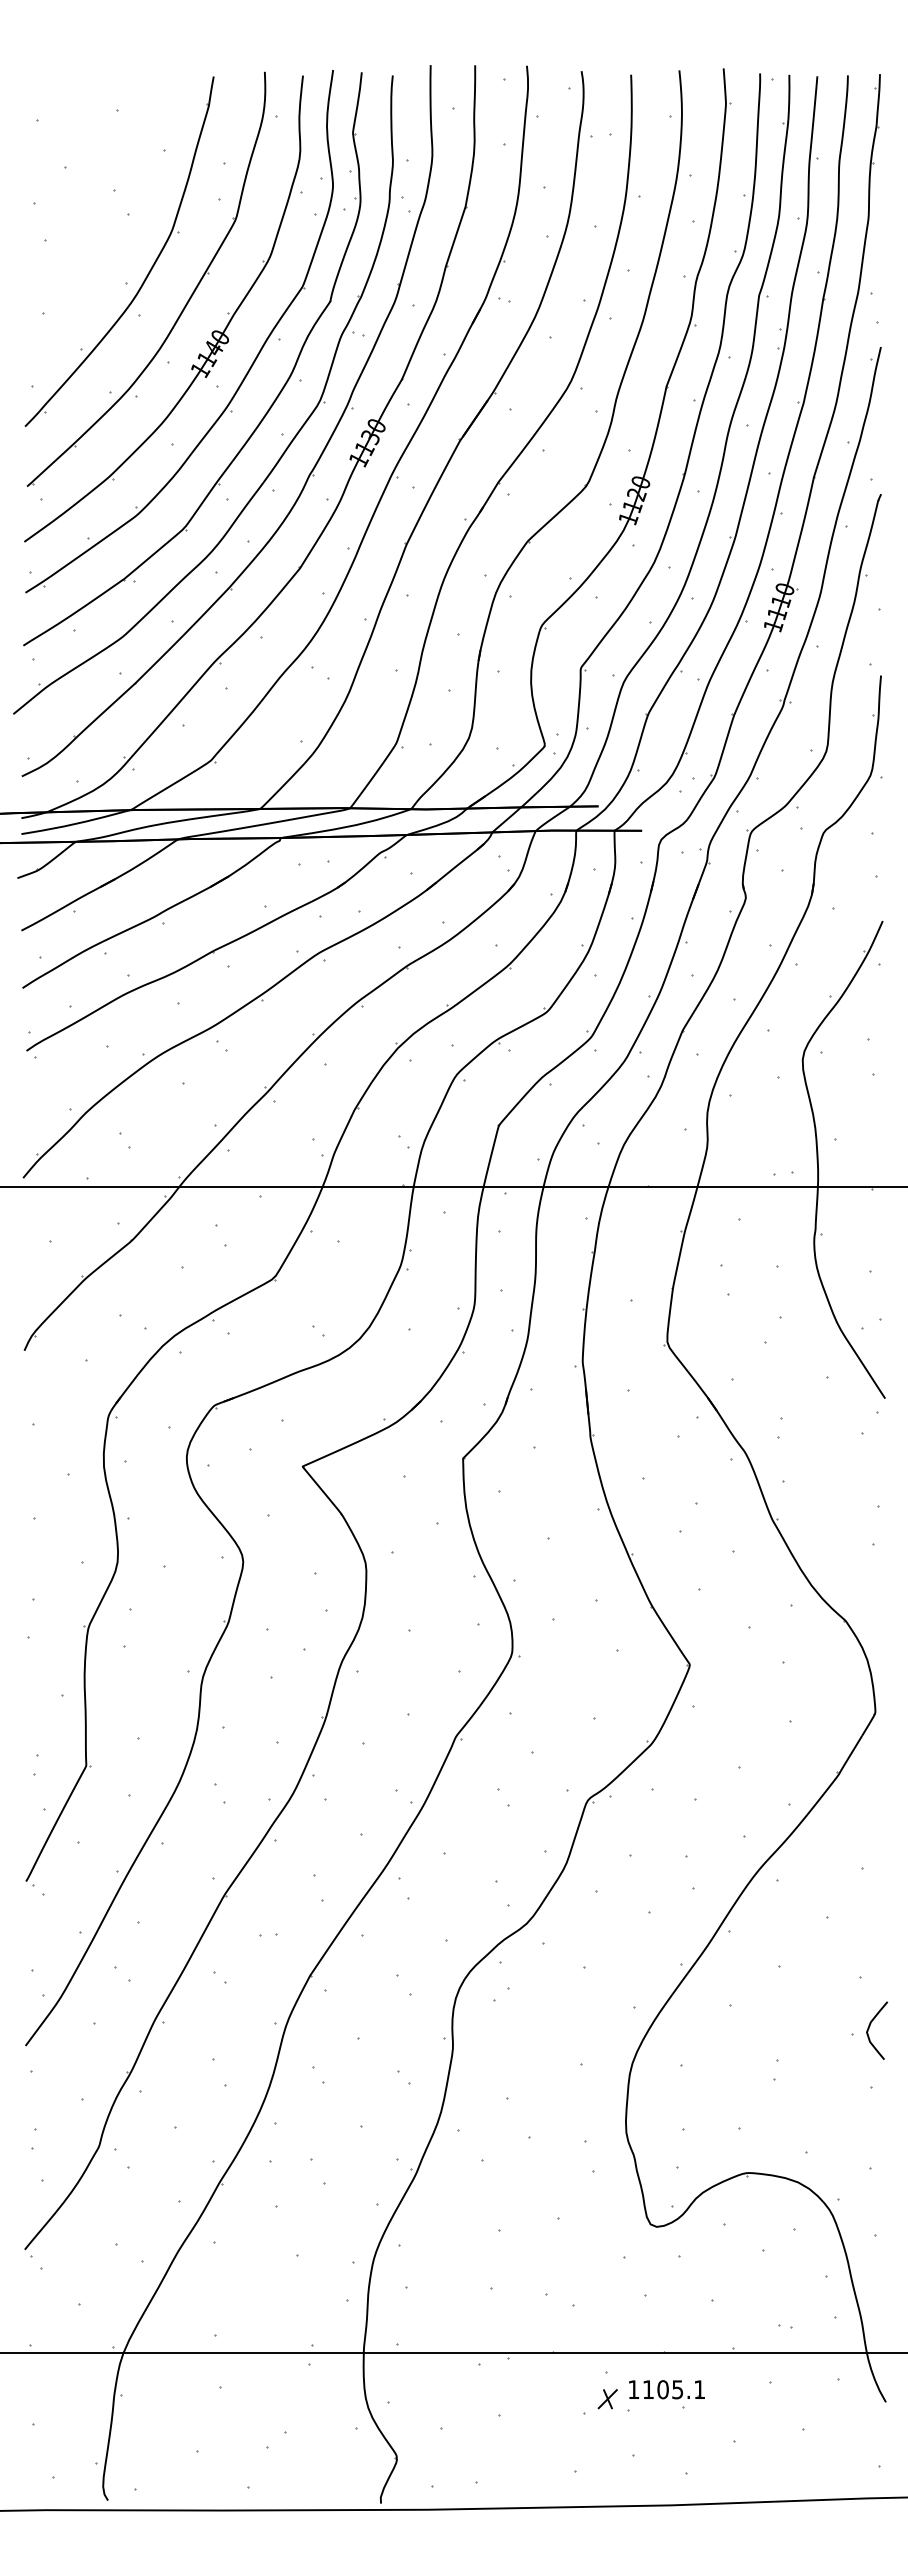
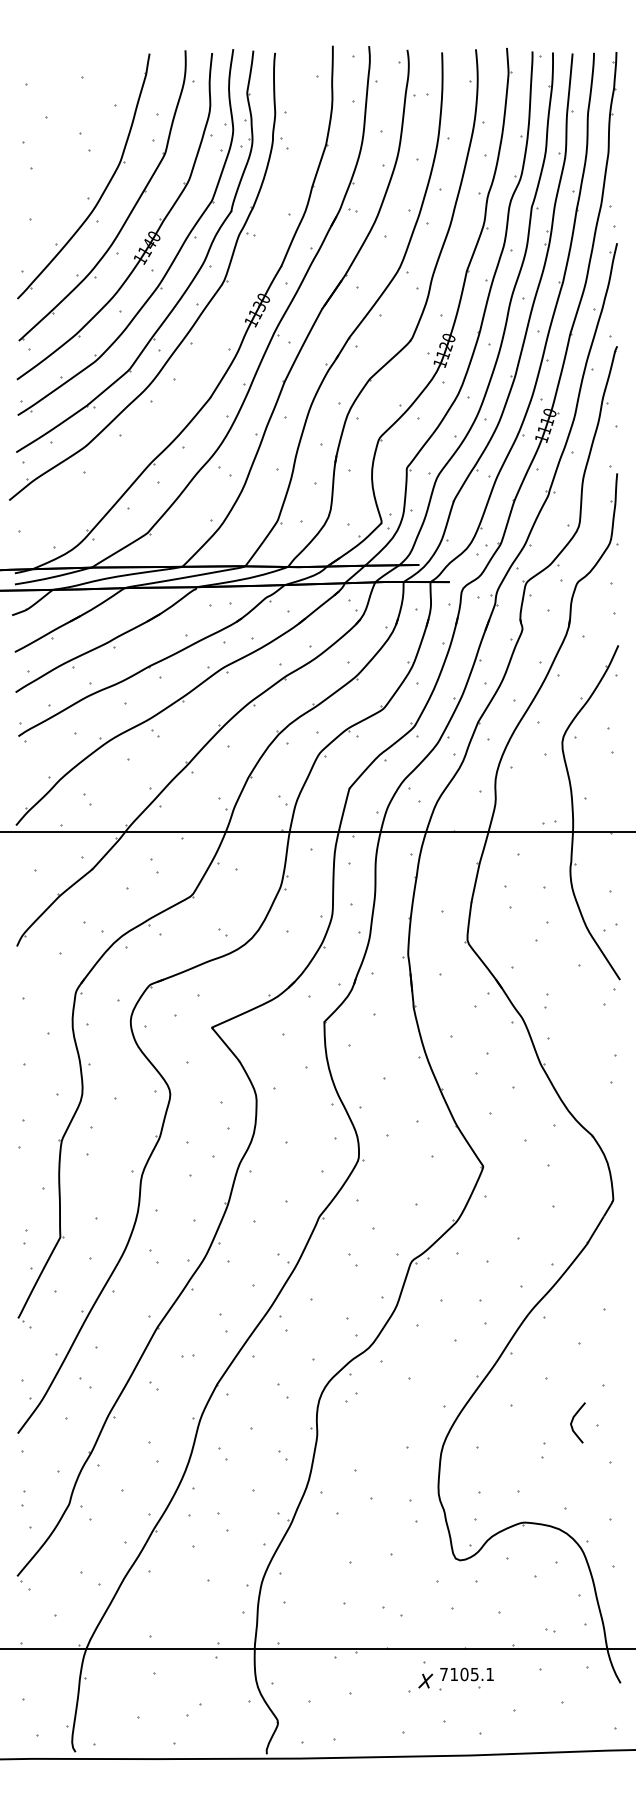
part: (310, 471) -> (217, 330), removed
curve: (870, 2026) -> (573, 1419), moved
text: (633, 2389) -> (443, 1674), 1105.1 -> 7105.1

